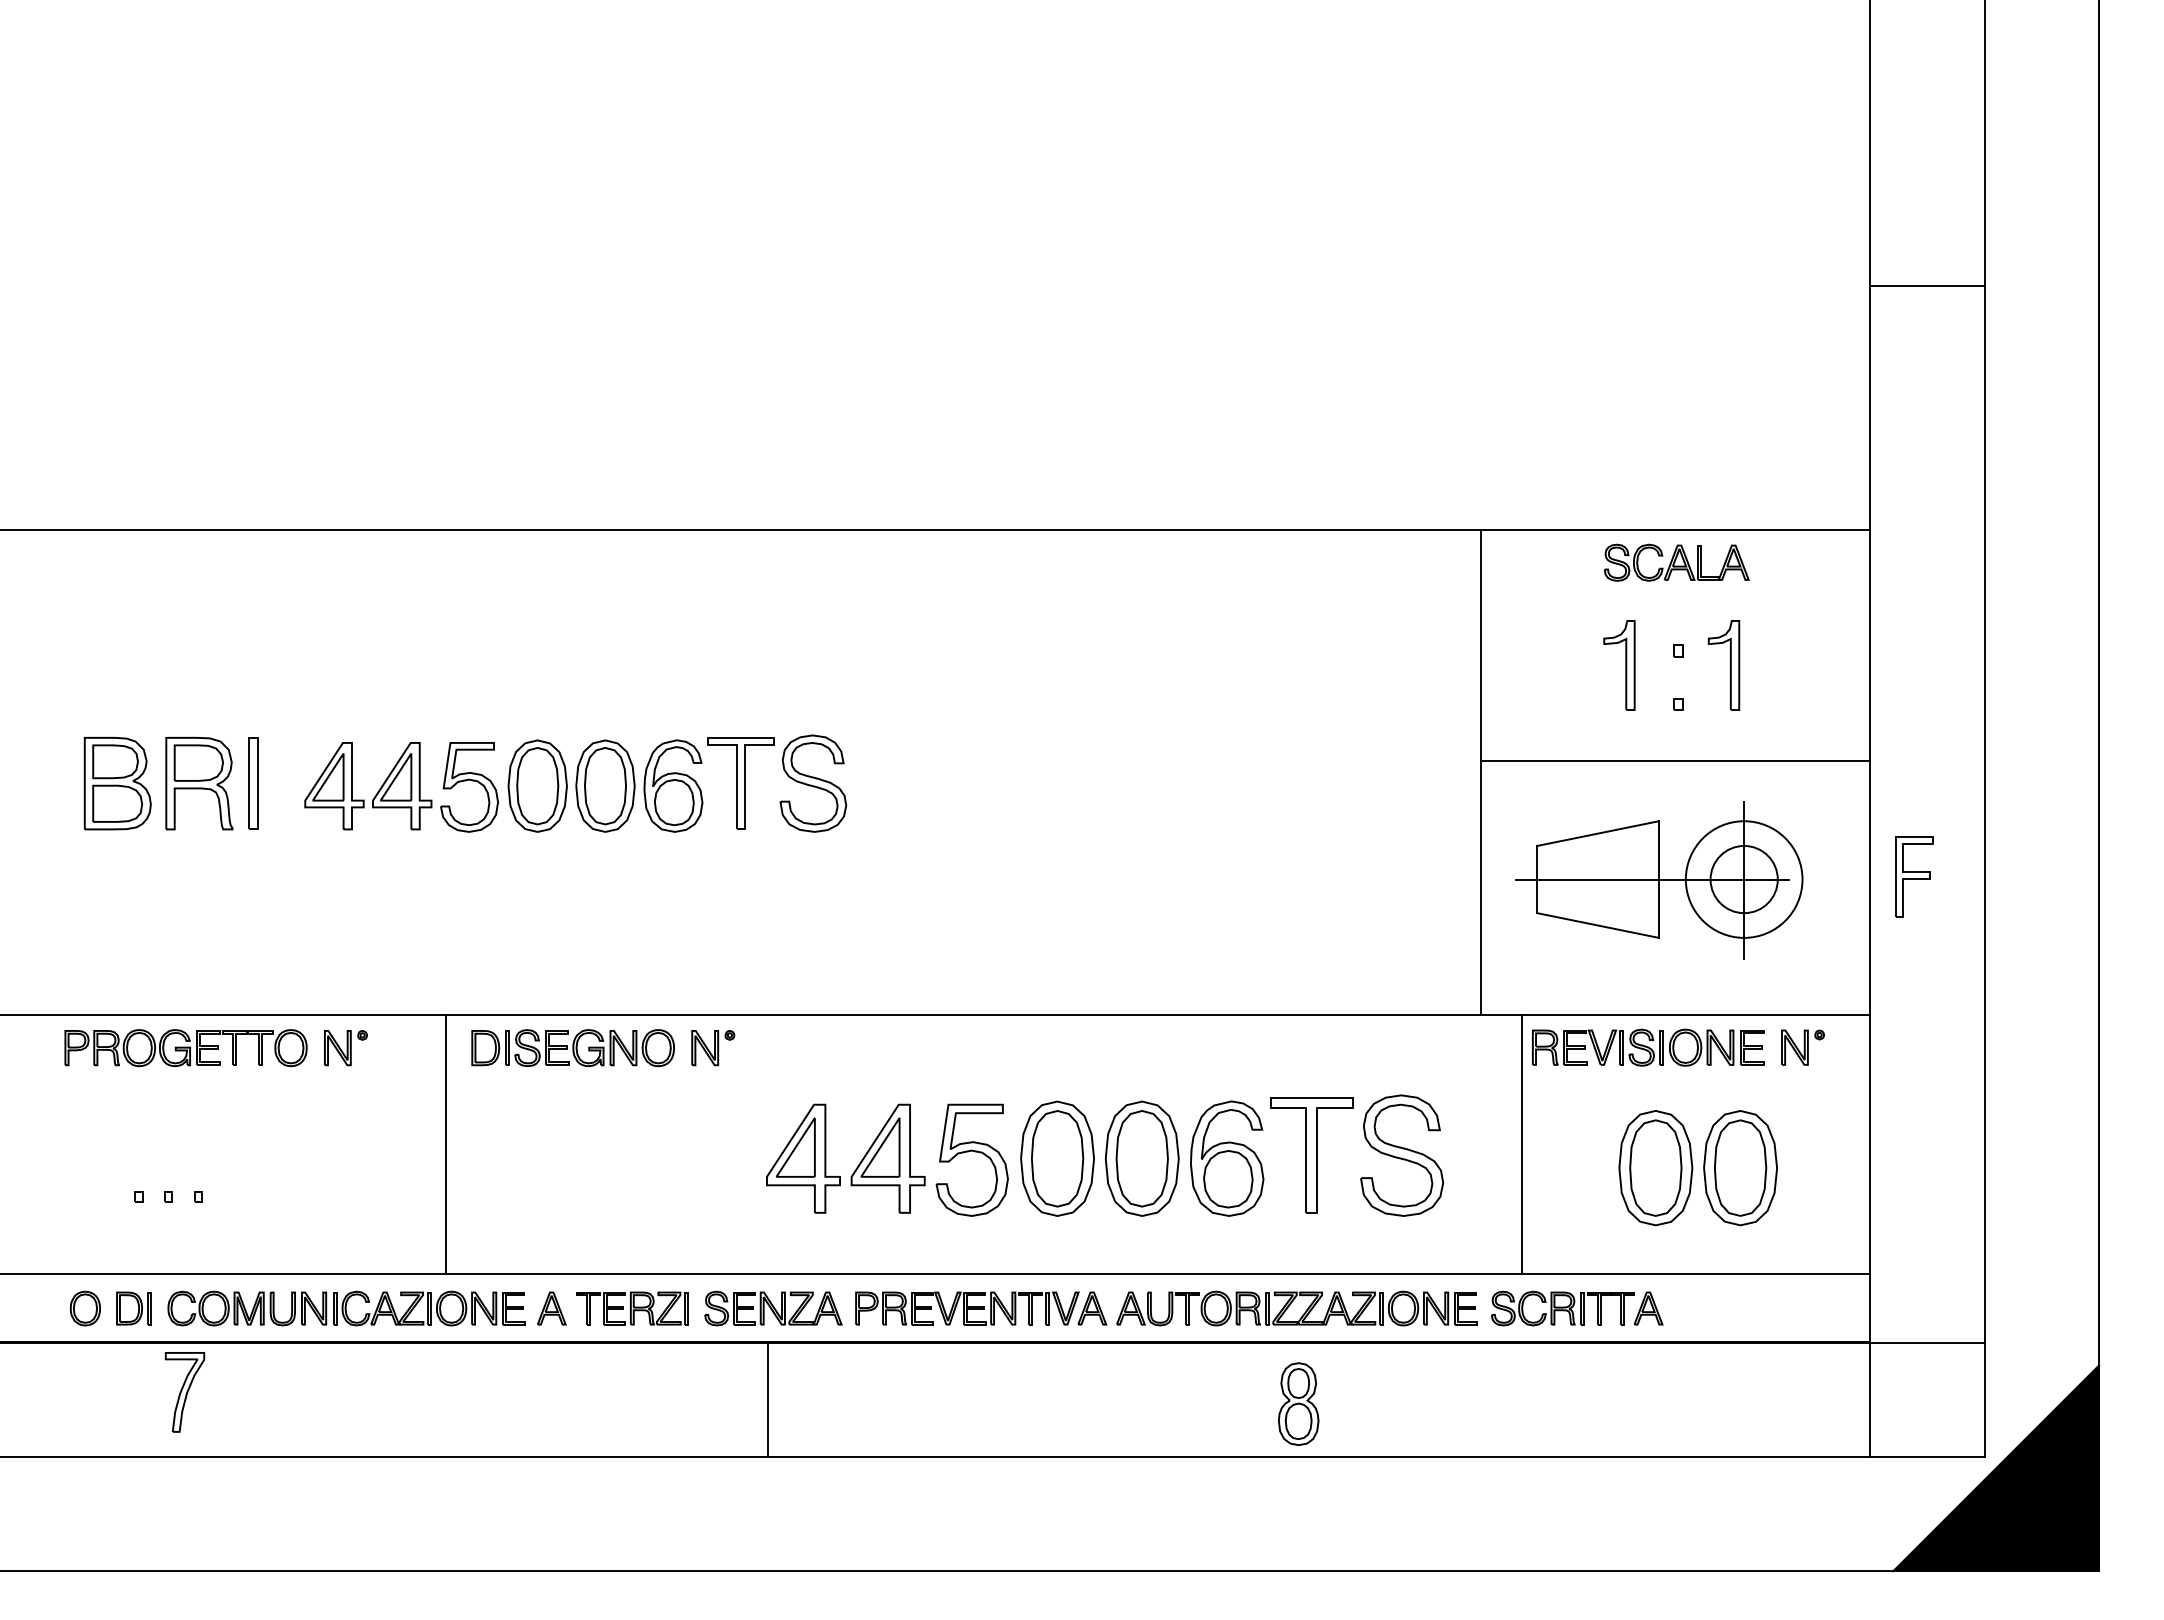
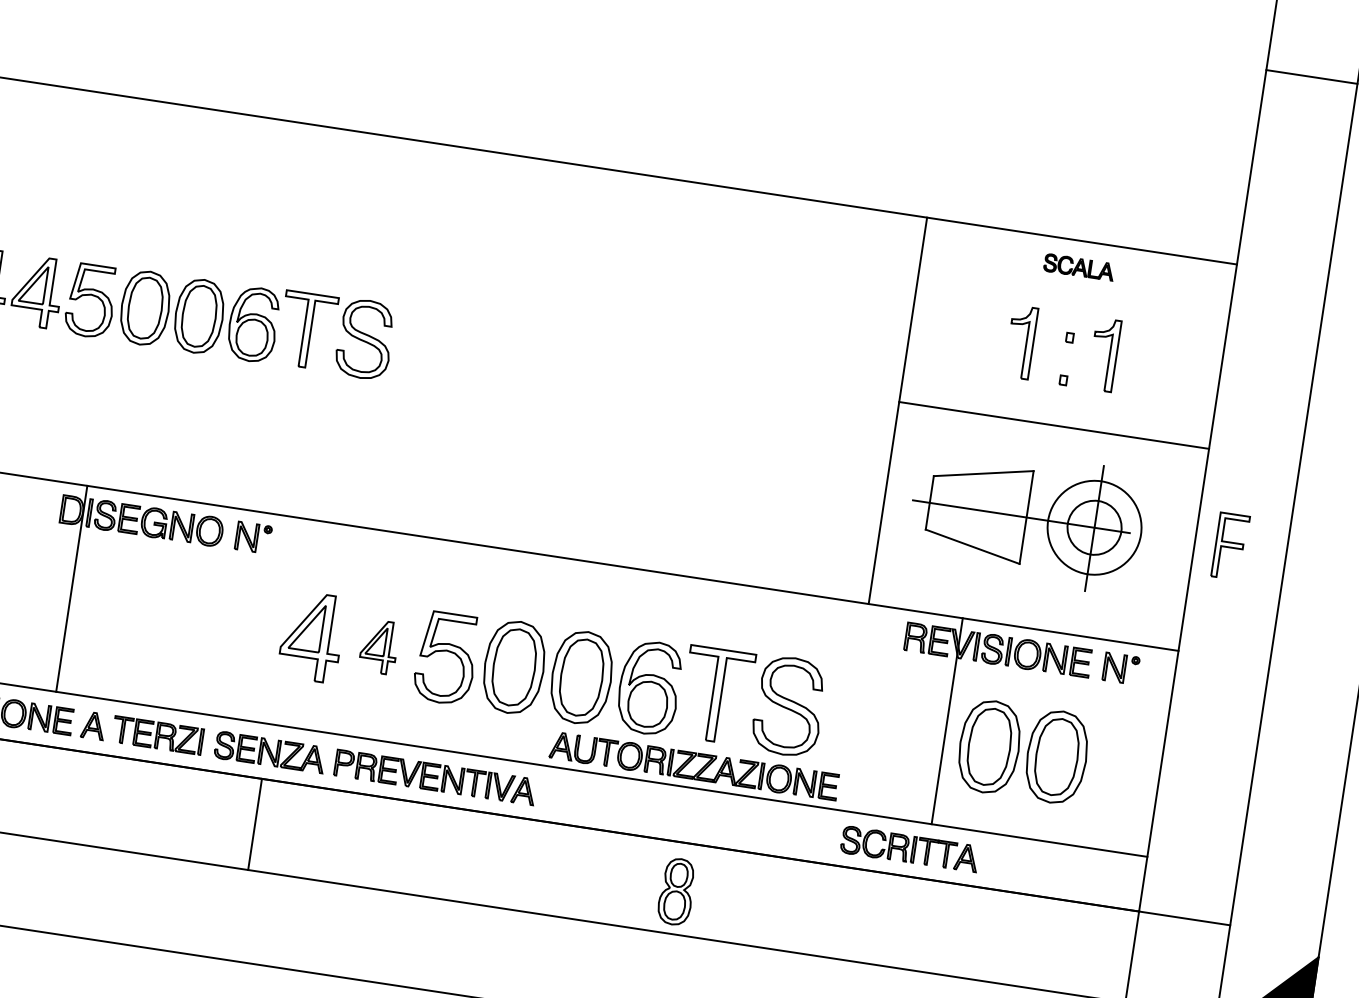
part: (1676, 562) -> (1078, 267), size x0.6
line: (445, 1144) -> (71, 588), moved
line: (1522, 1144) -> (947, 721), moved
part: (887, 1158) -> (378, 646), size x0.6
part: (1290, 1305) -> (689, 762), moved

